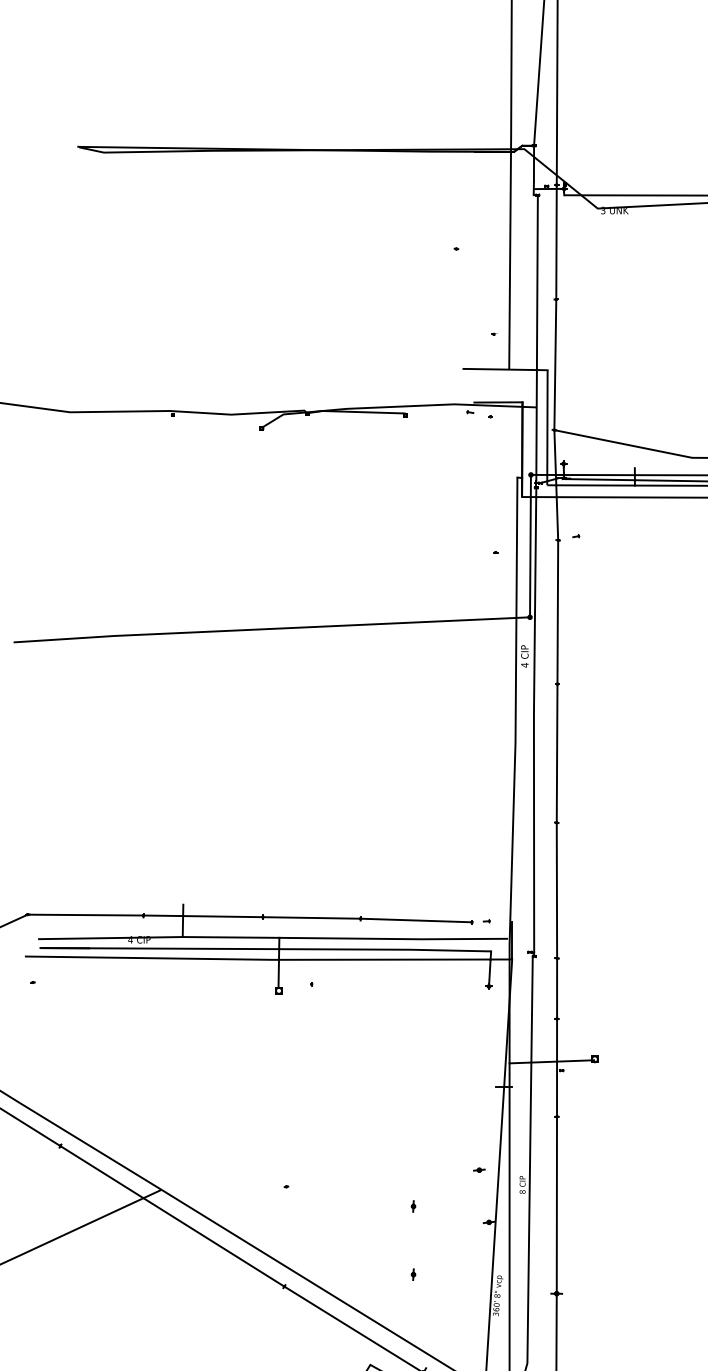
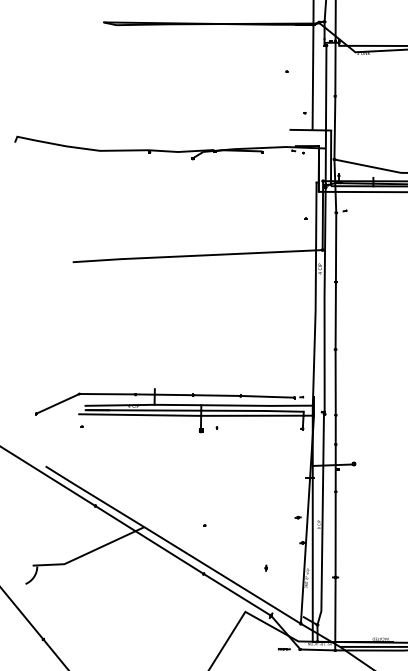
part: (411, 1204) -> (265, 534), removed

